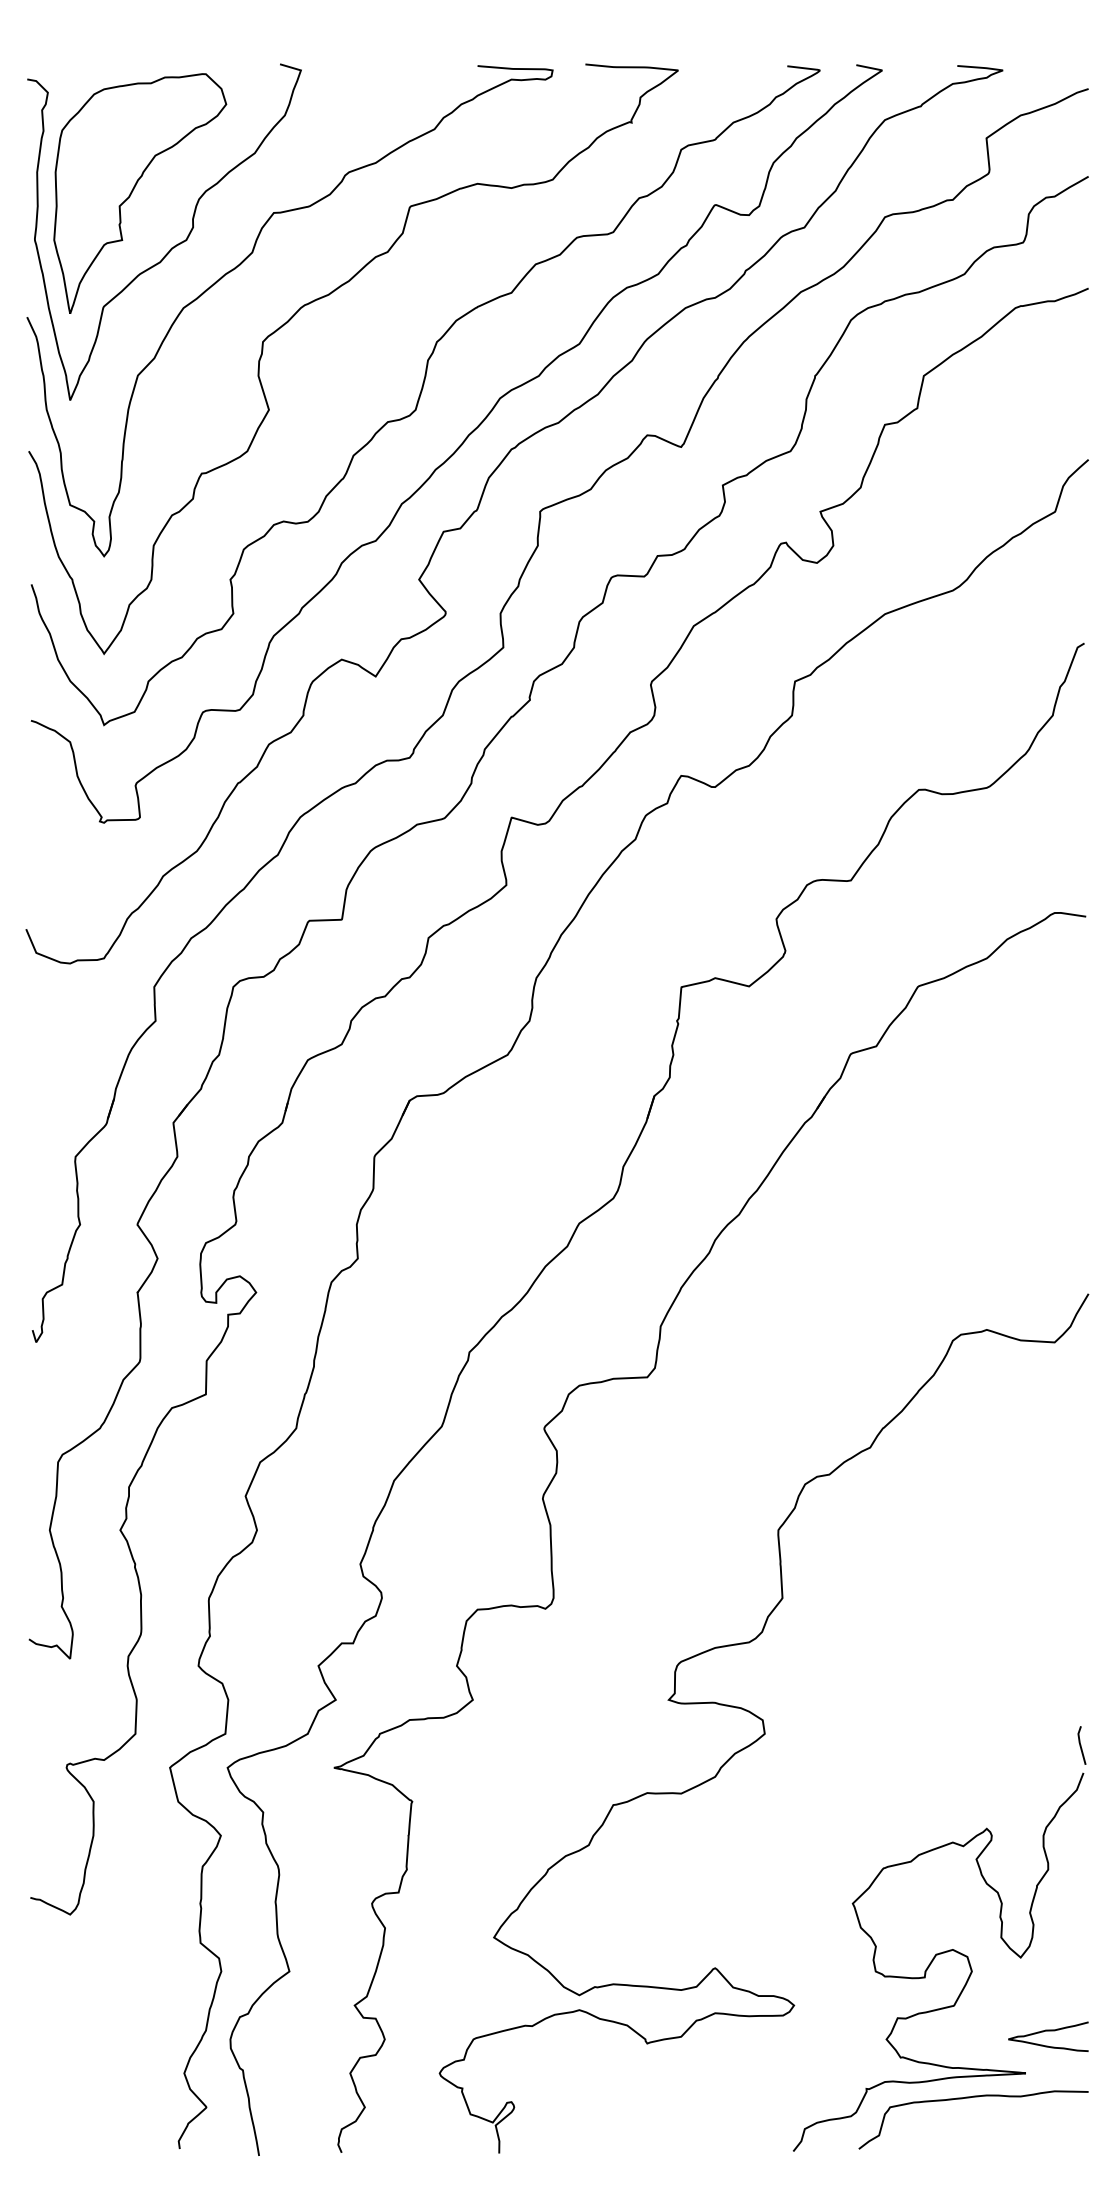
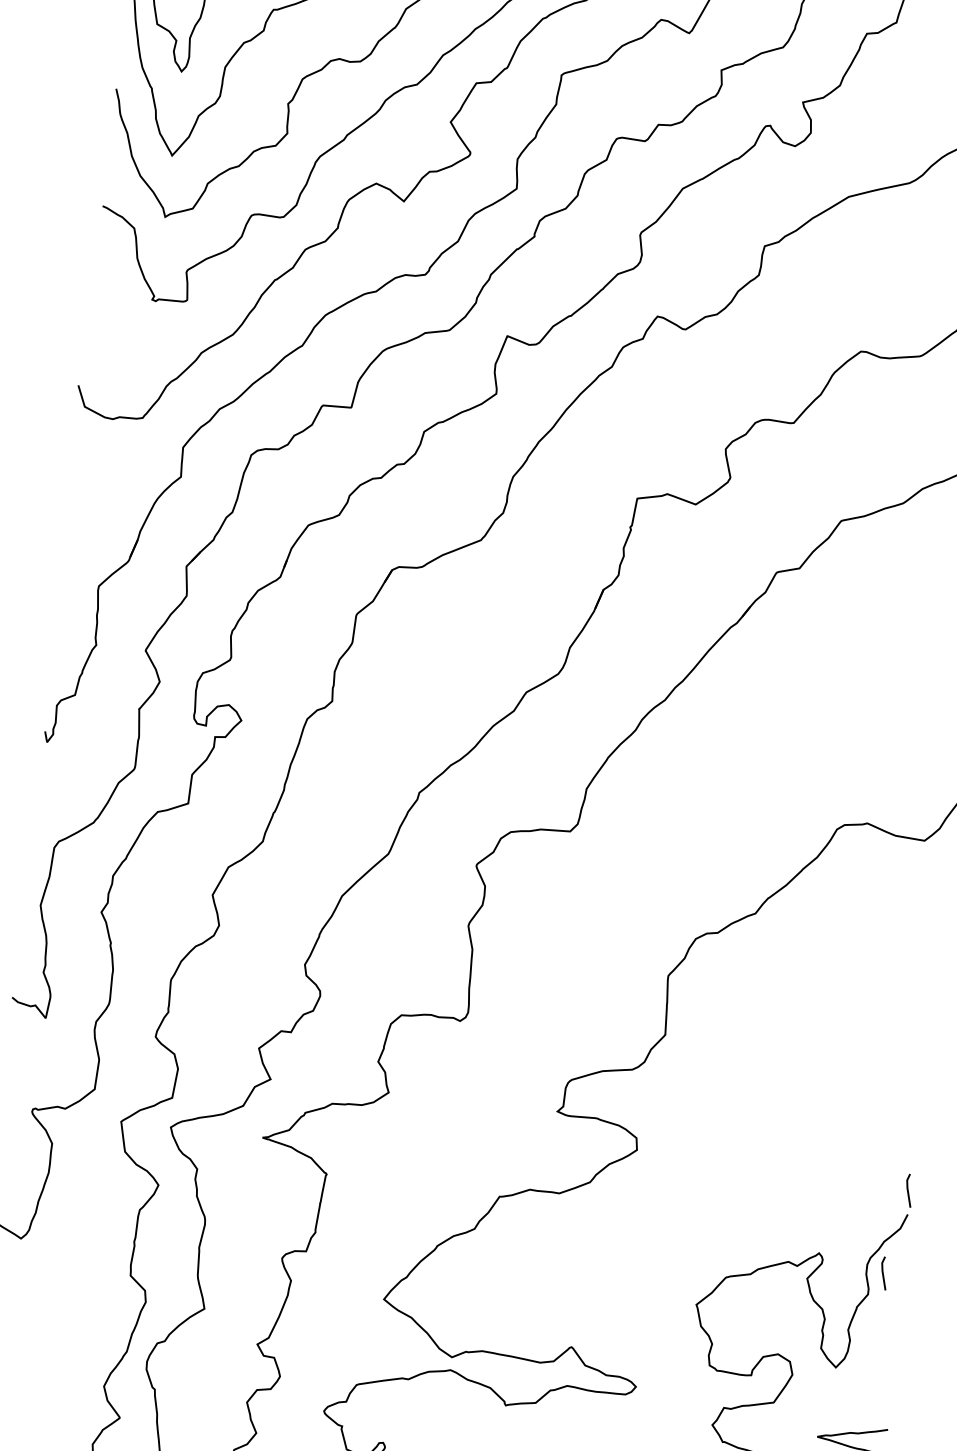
line: (1063, 1843) -> (883, 1273), added

